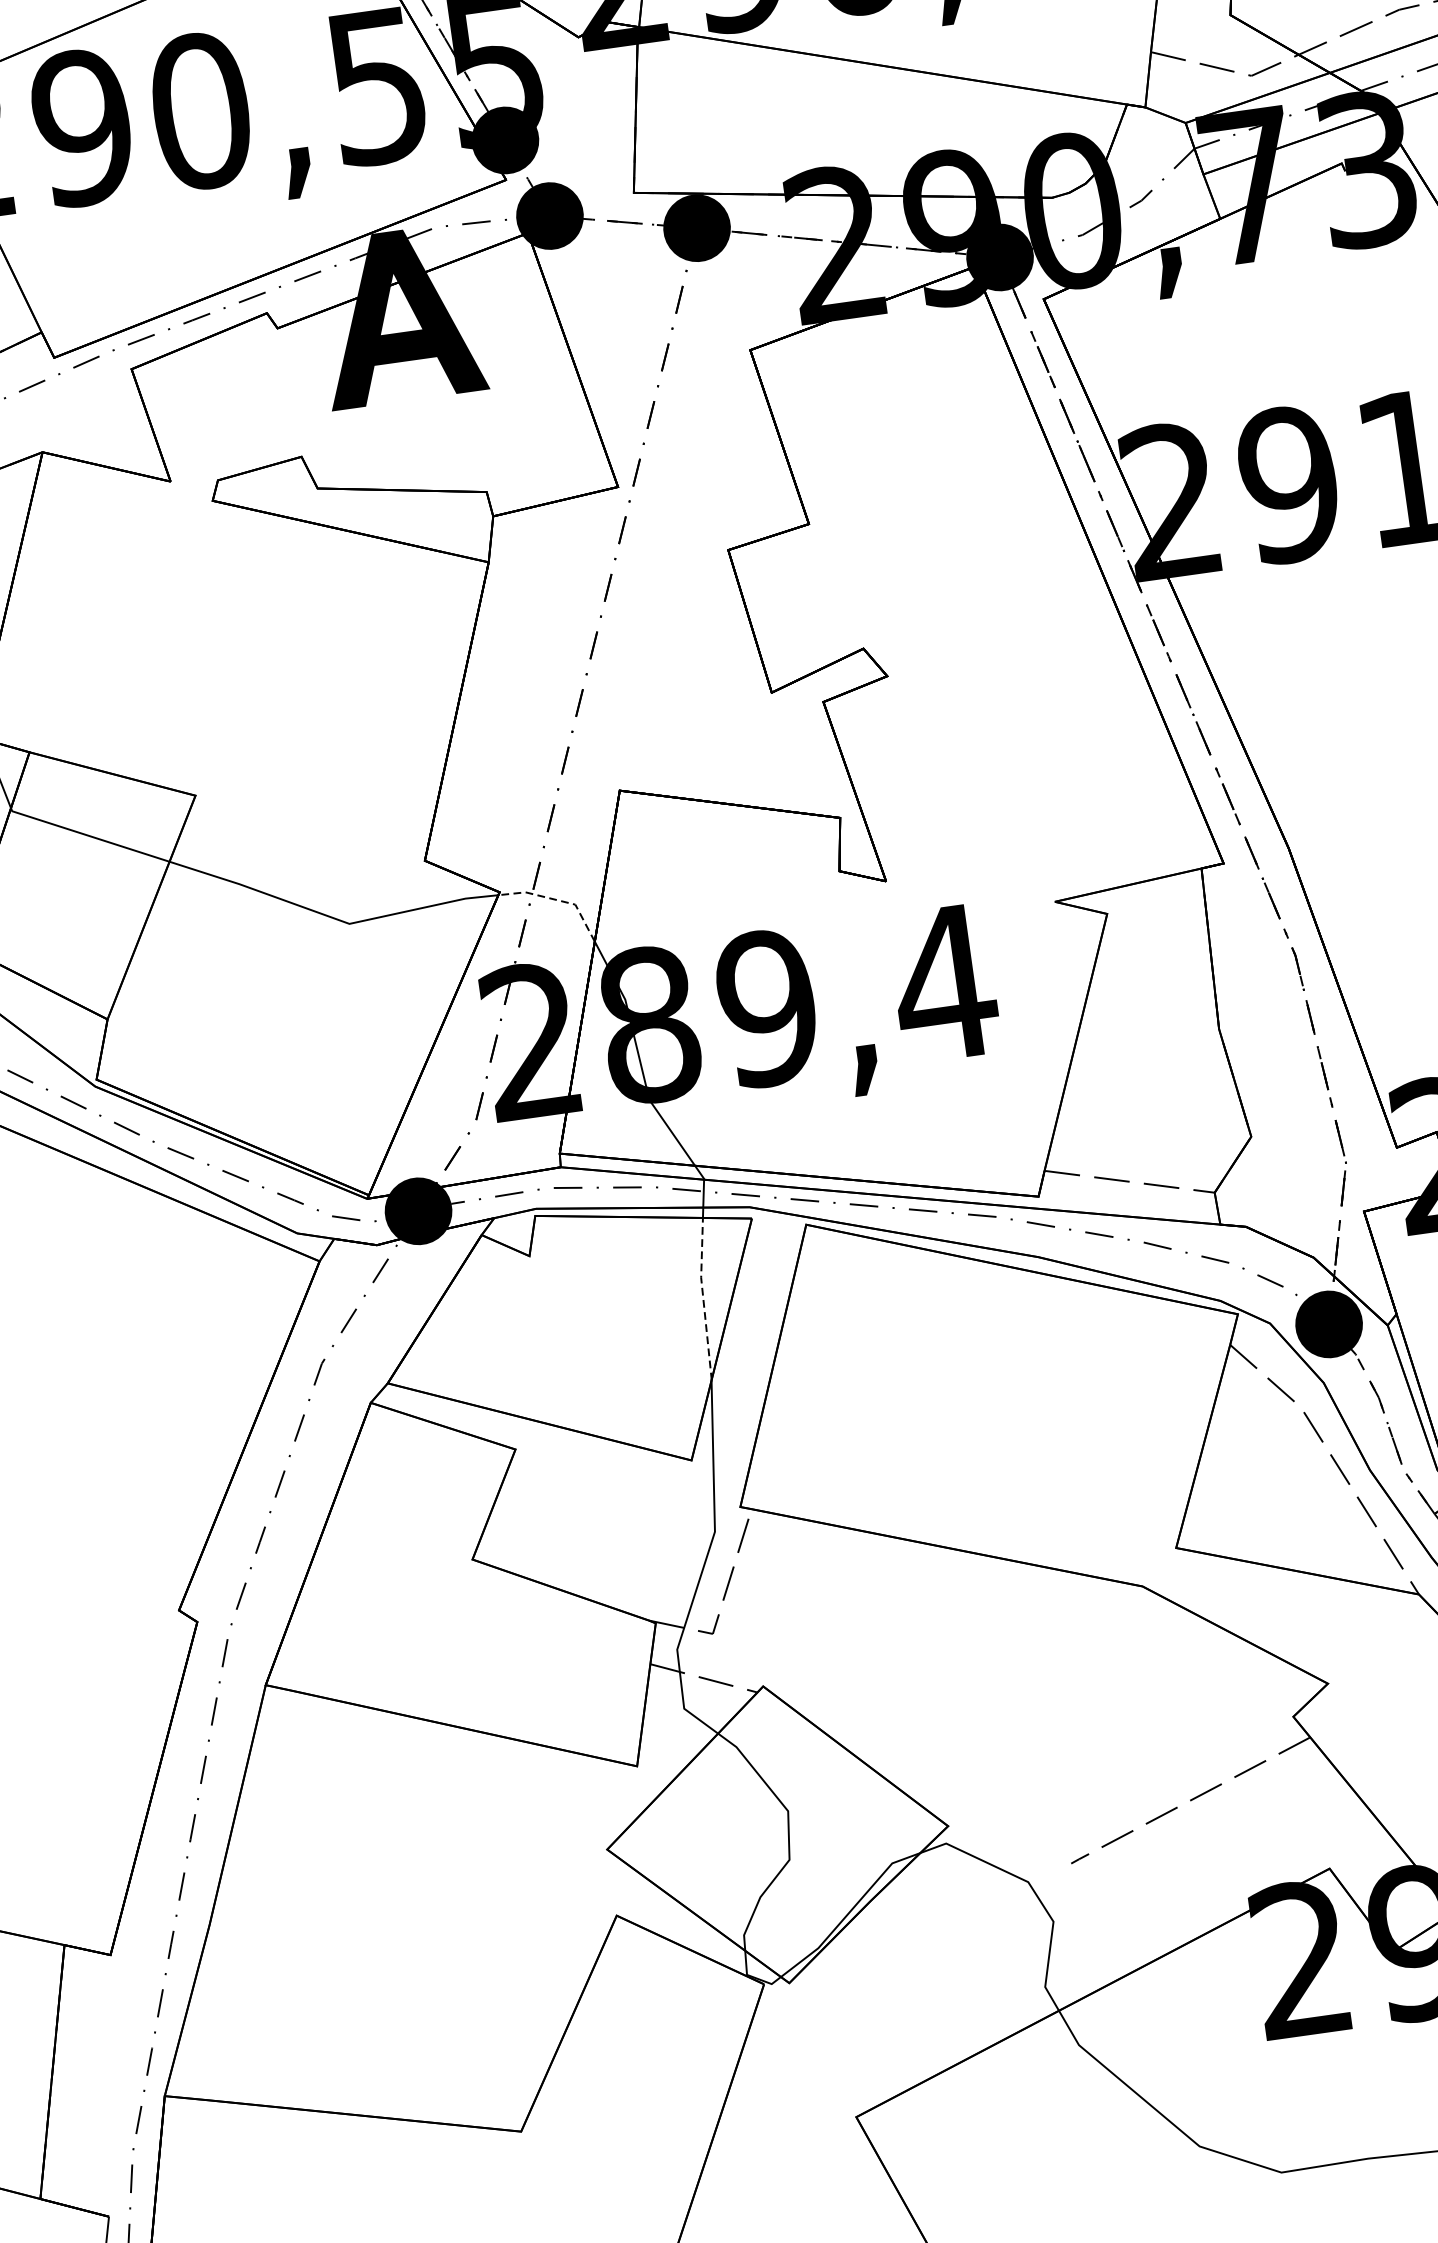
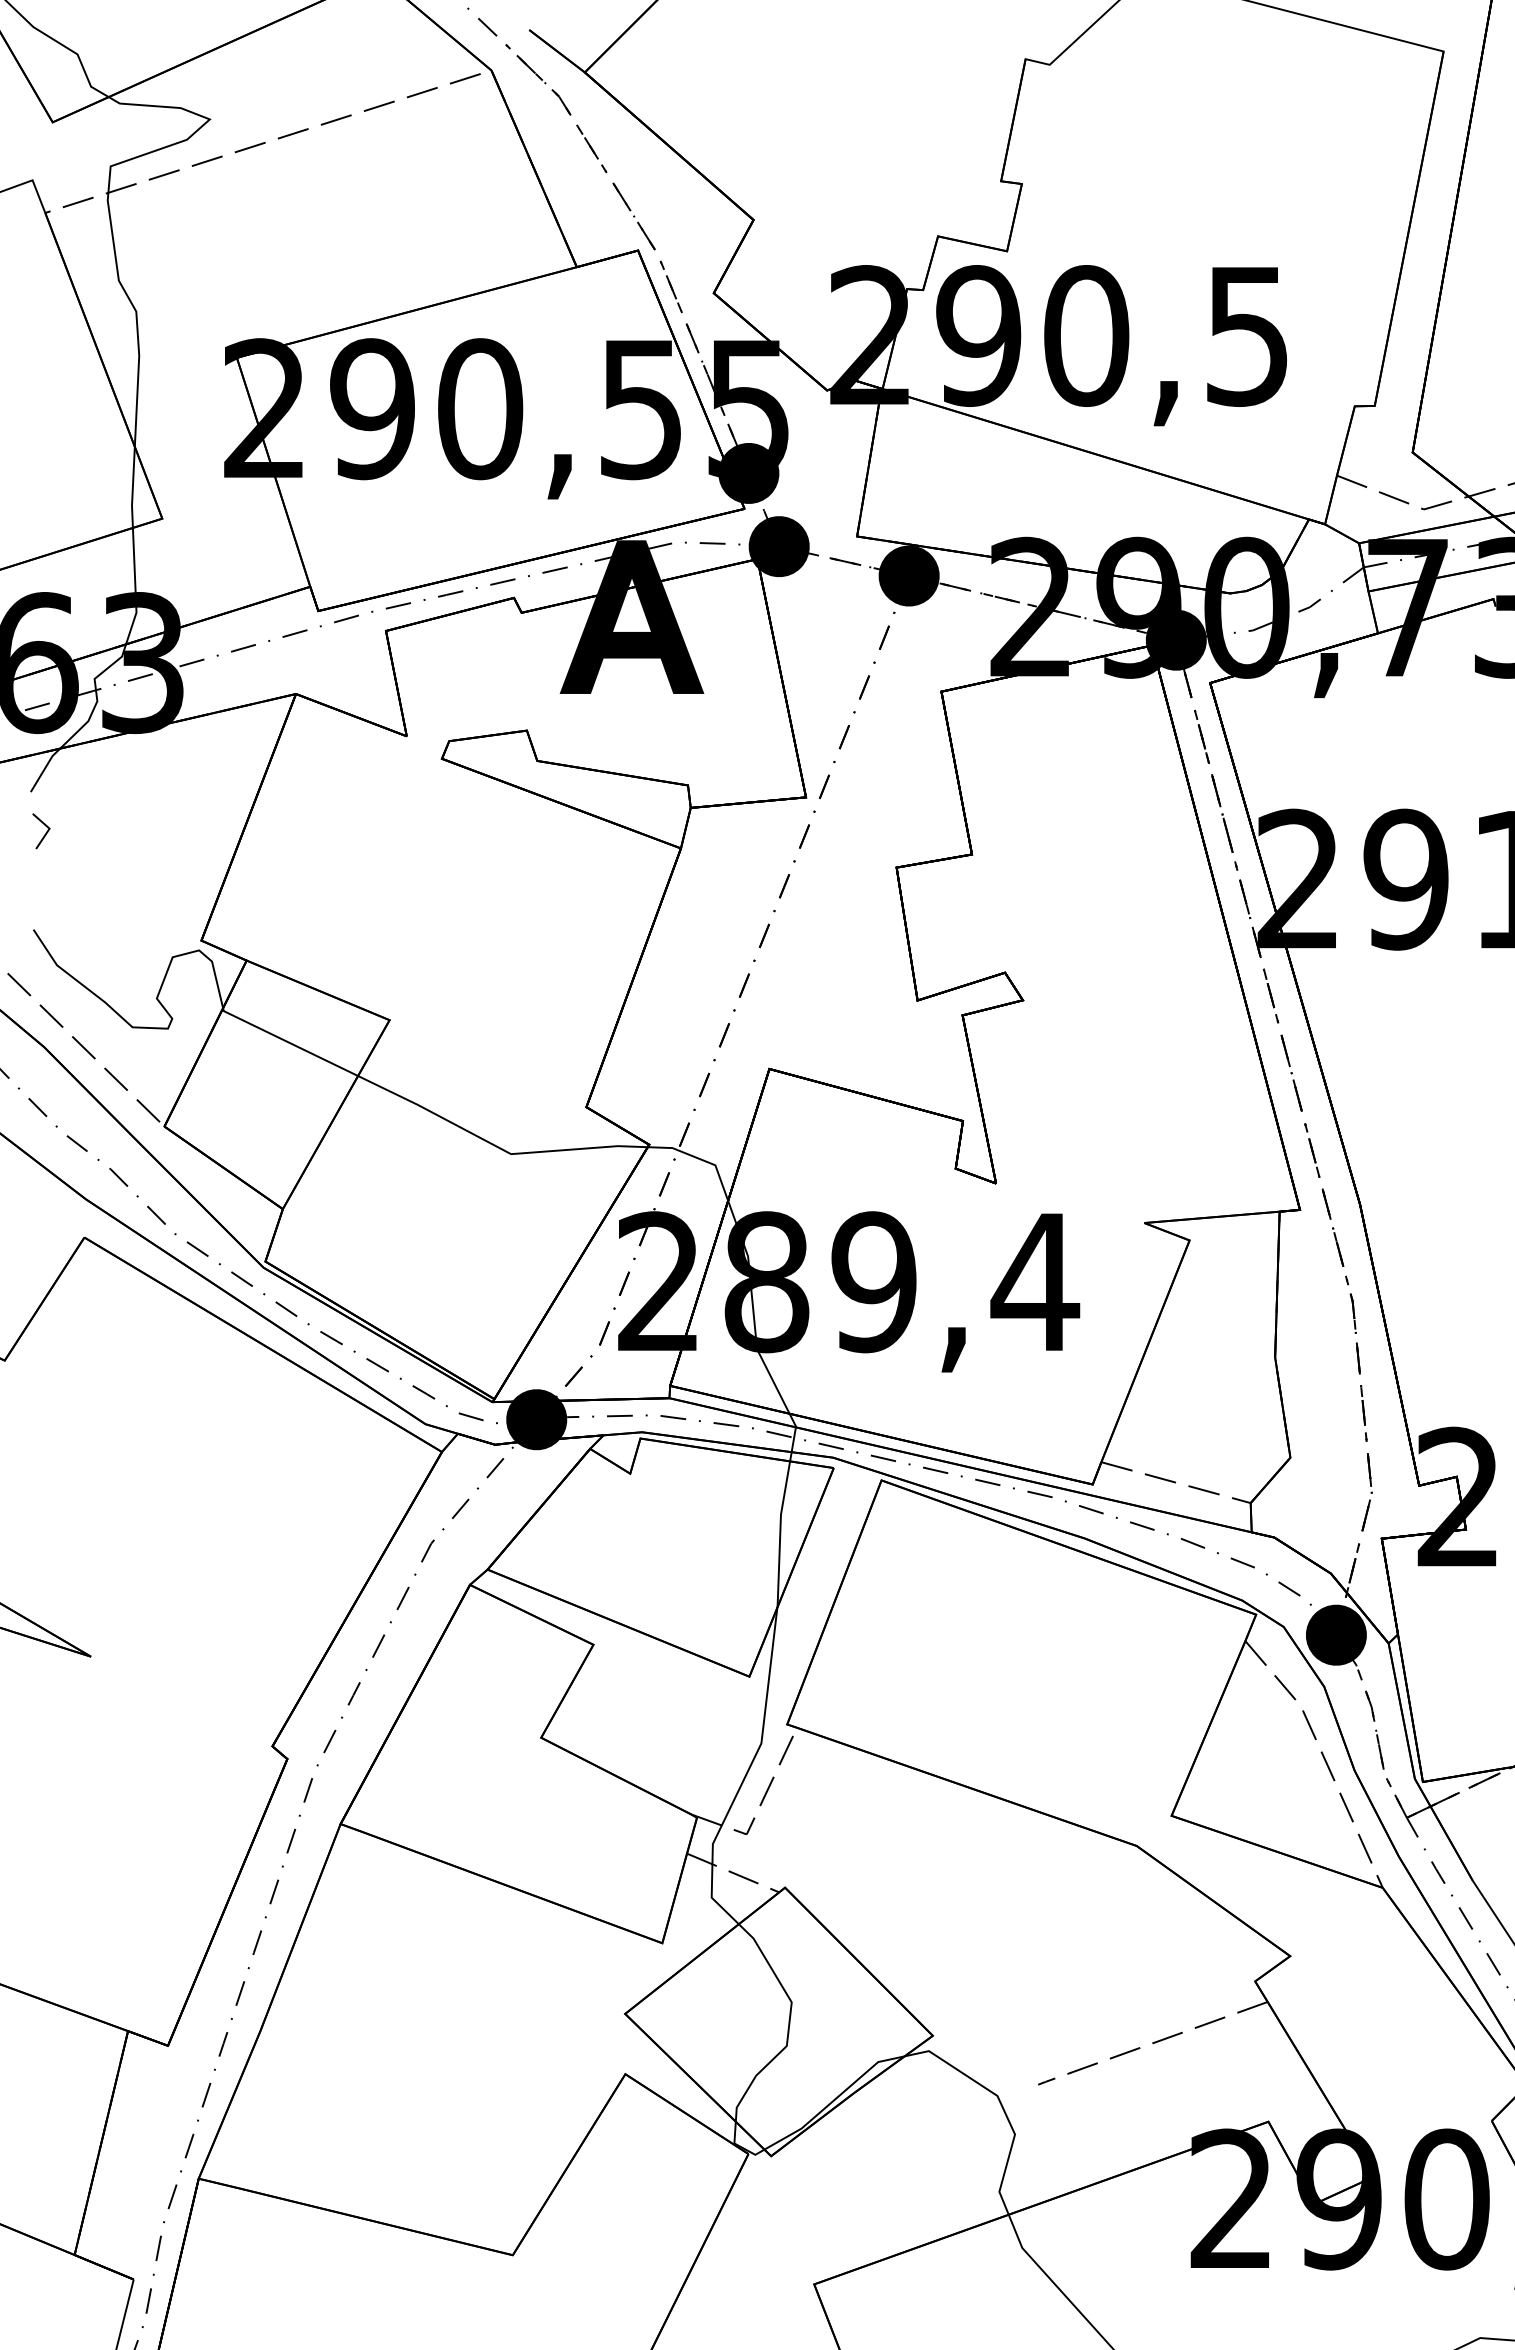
line: (557, 900) -> (699, 1159), dashed -> solid
line: (703, 1298) -> (780, 1533), dashed -> solid

